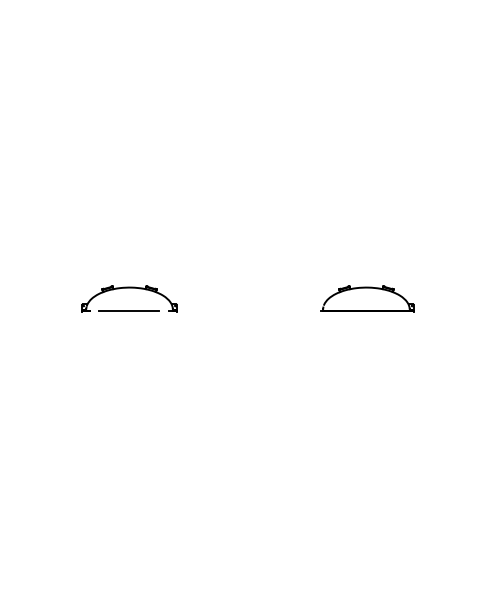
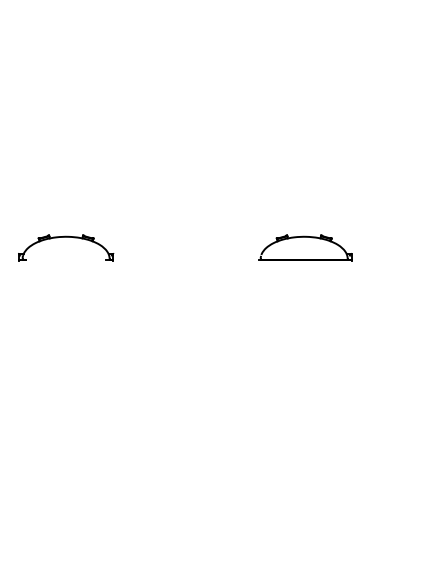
line: (128, 310) -> (65, 259), removed

